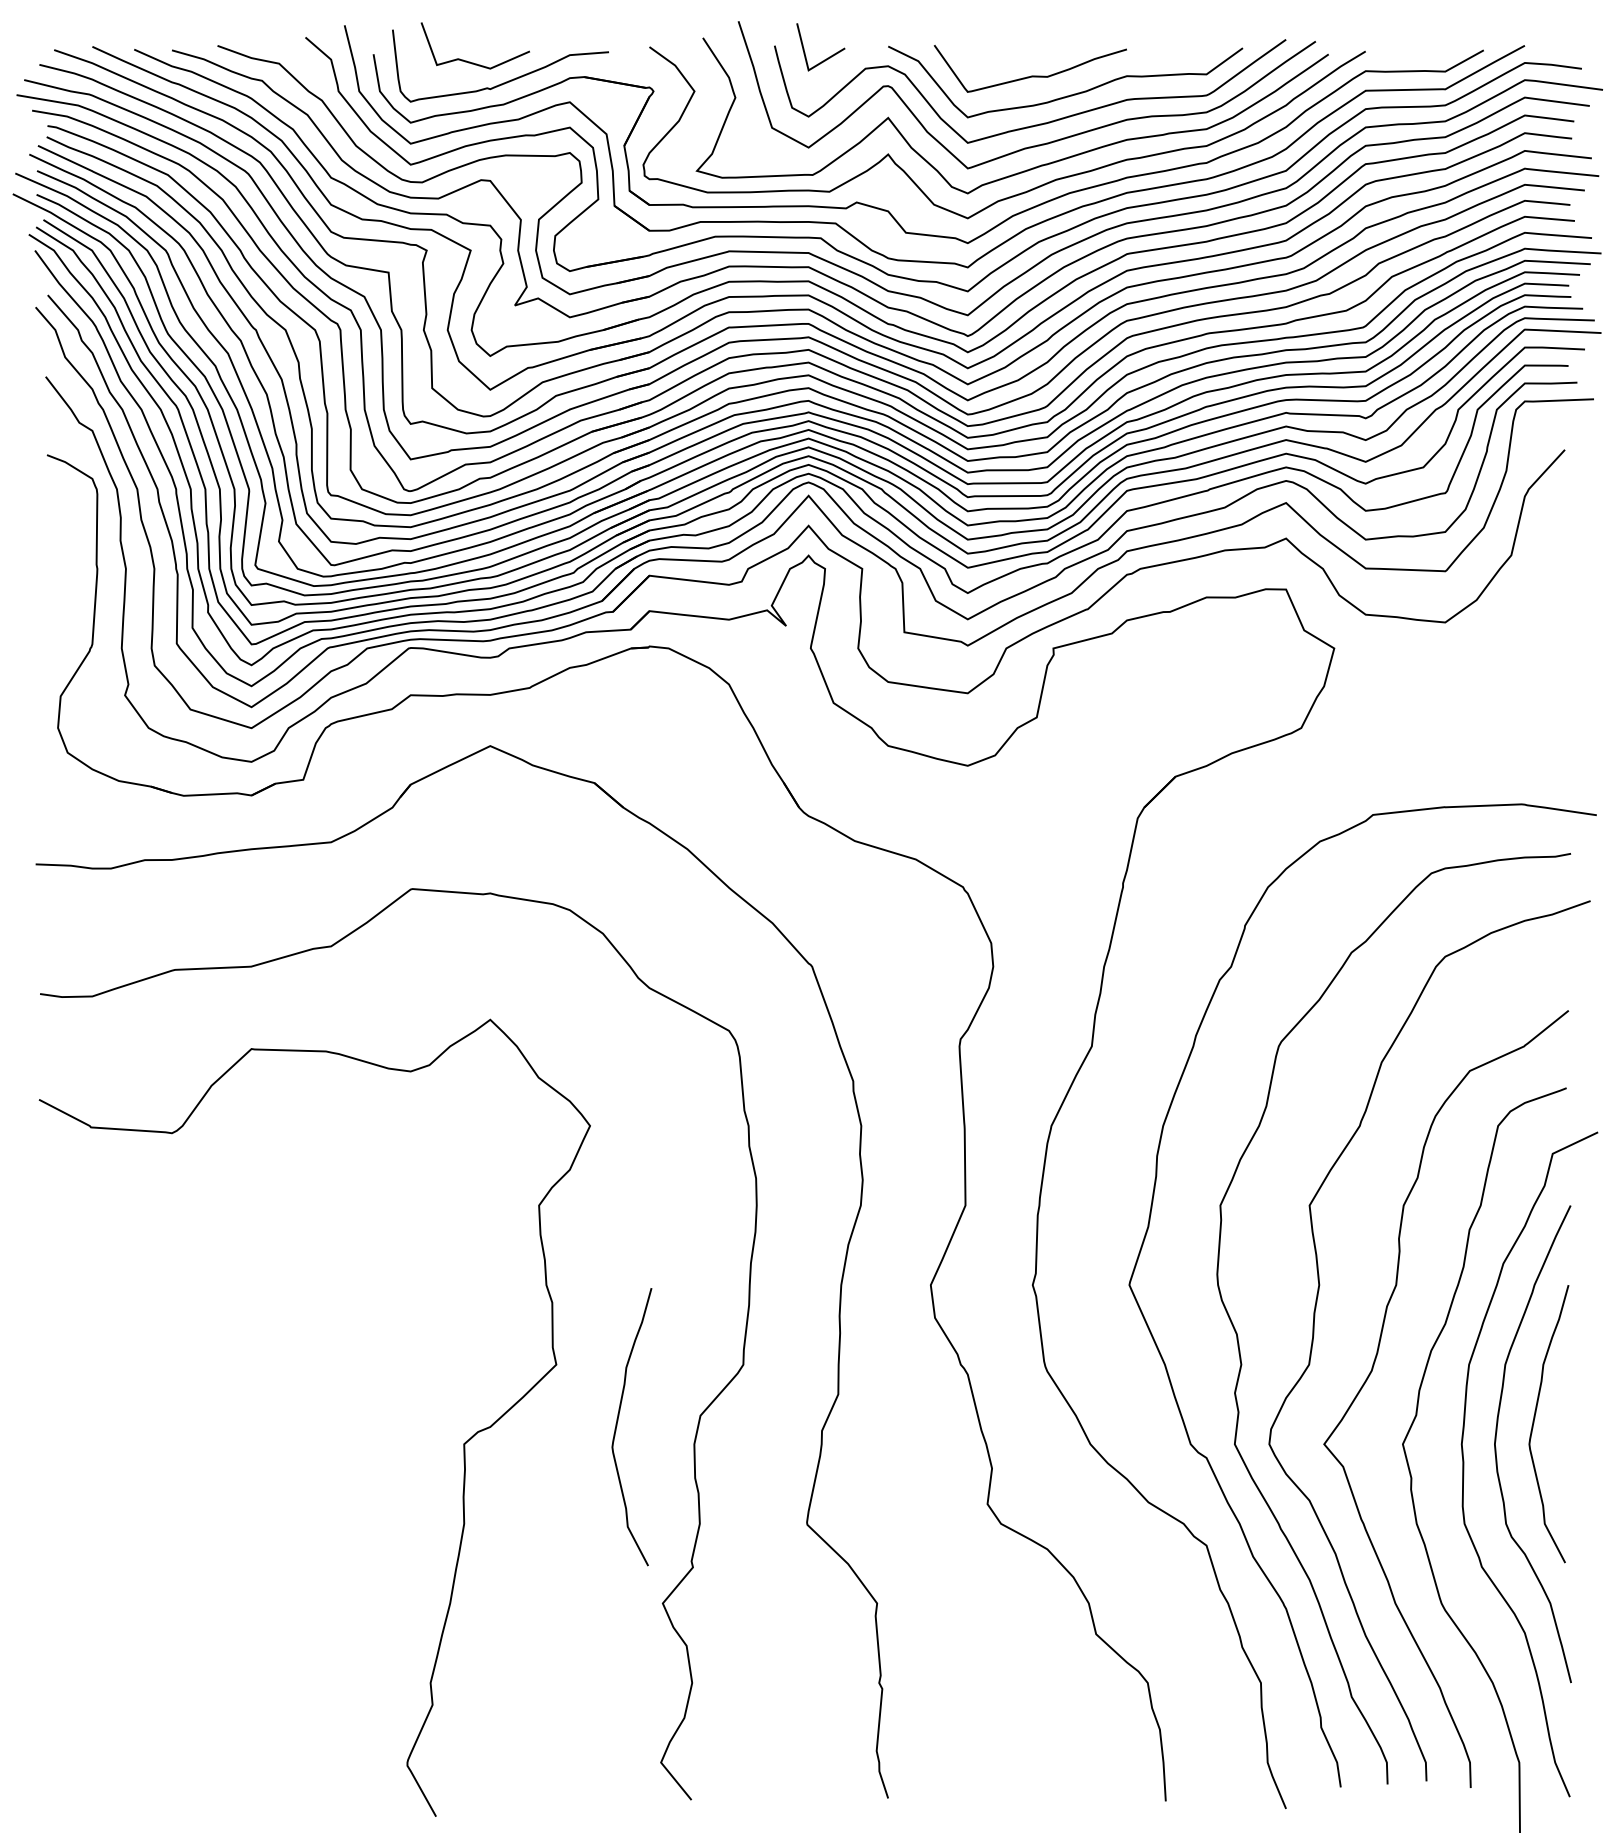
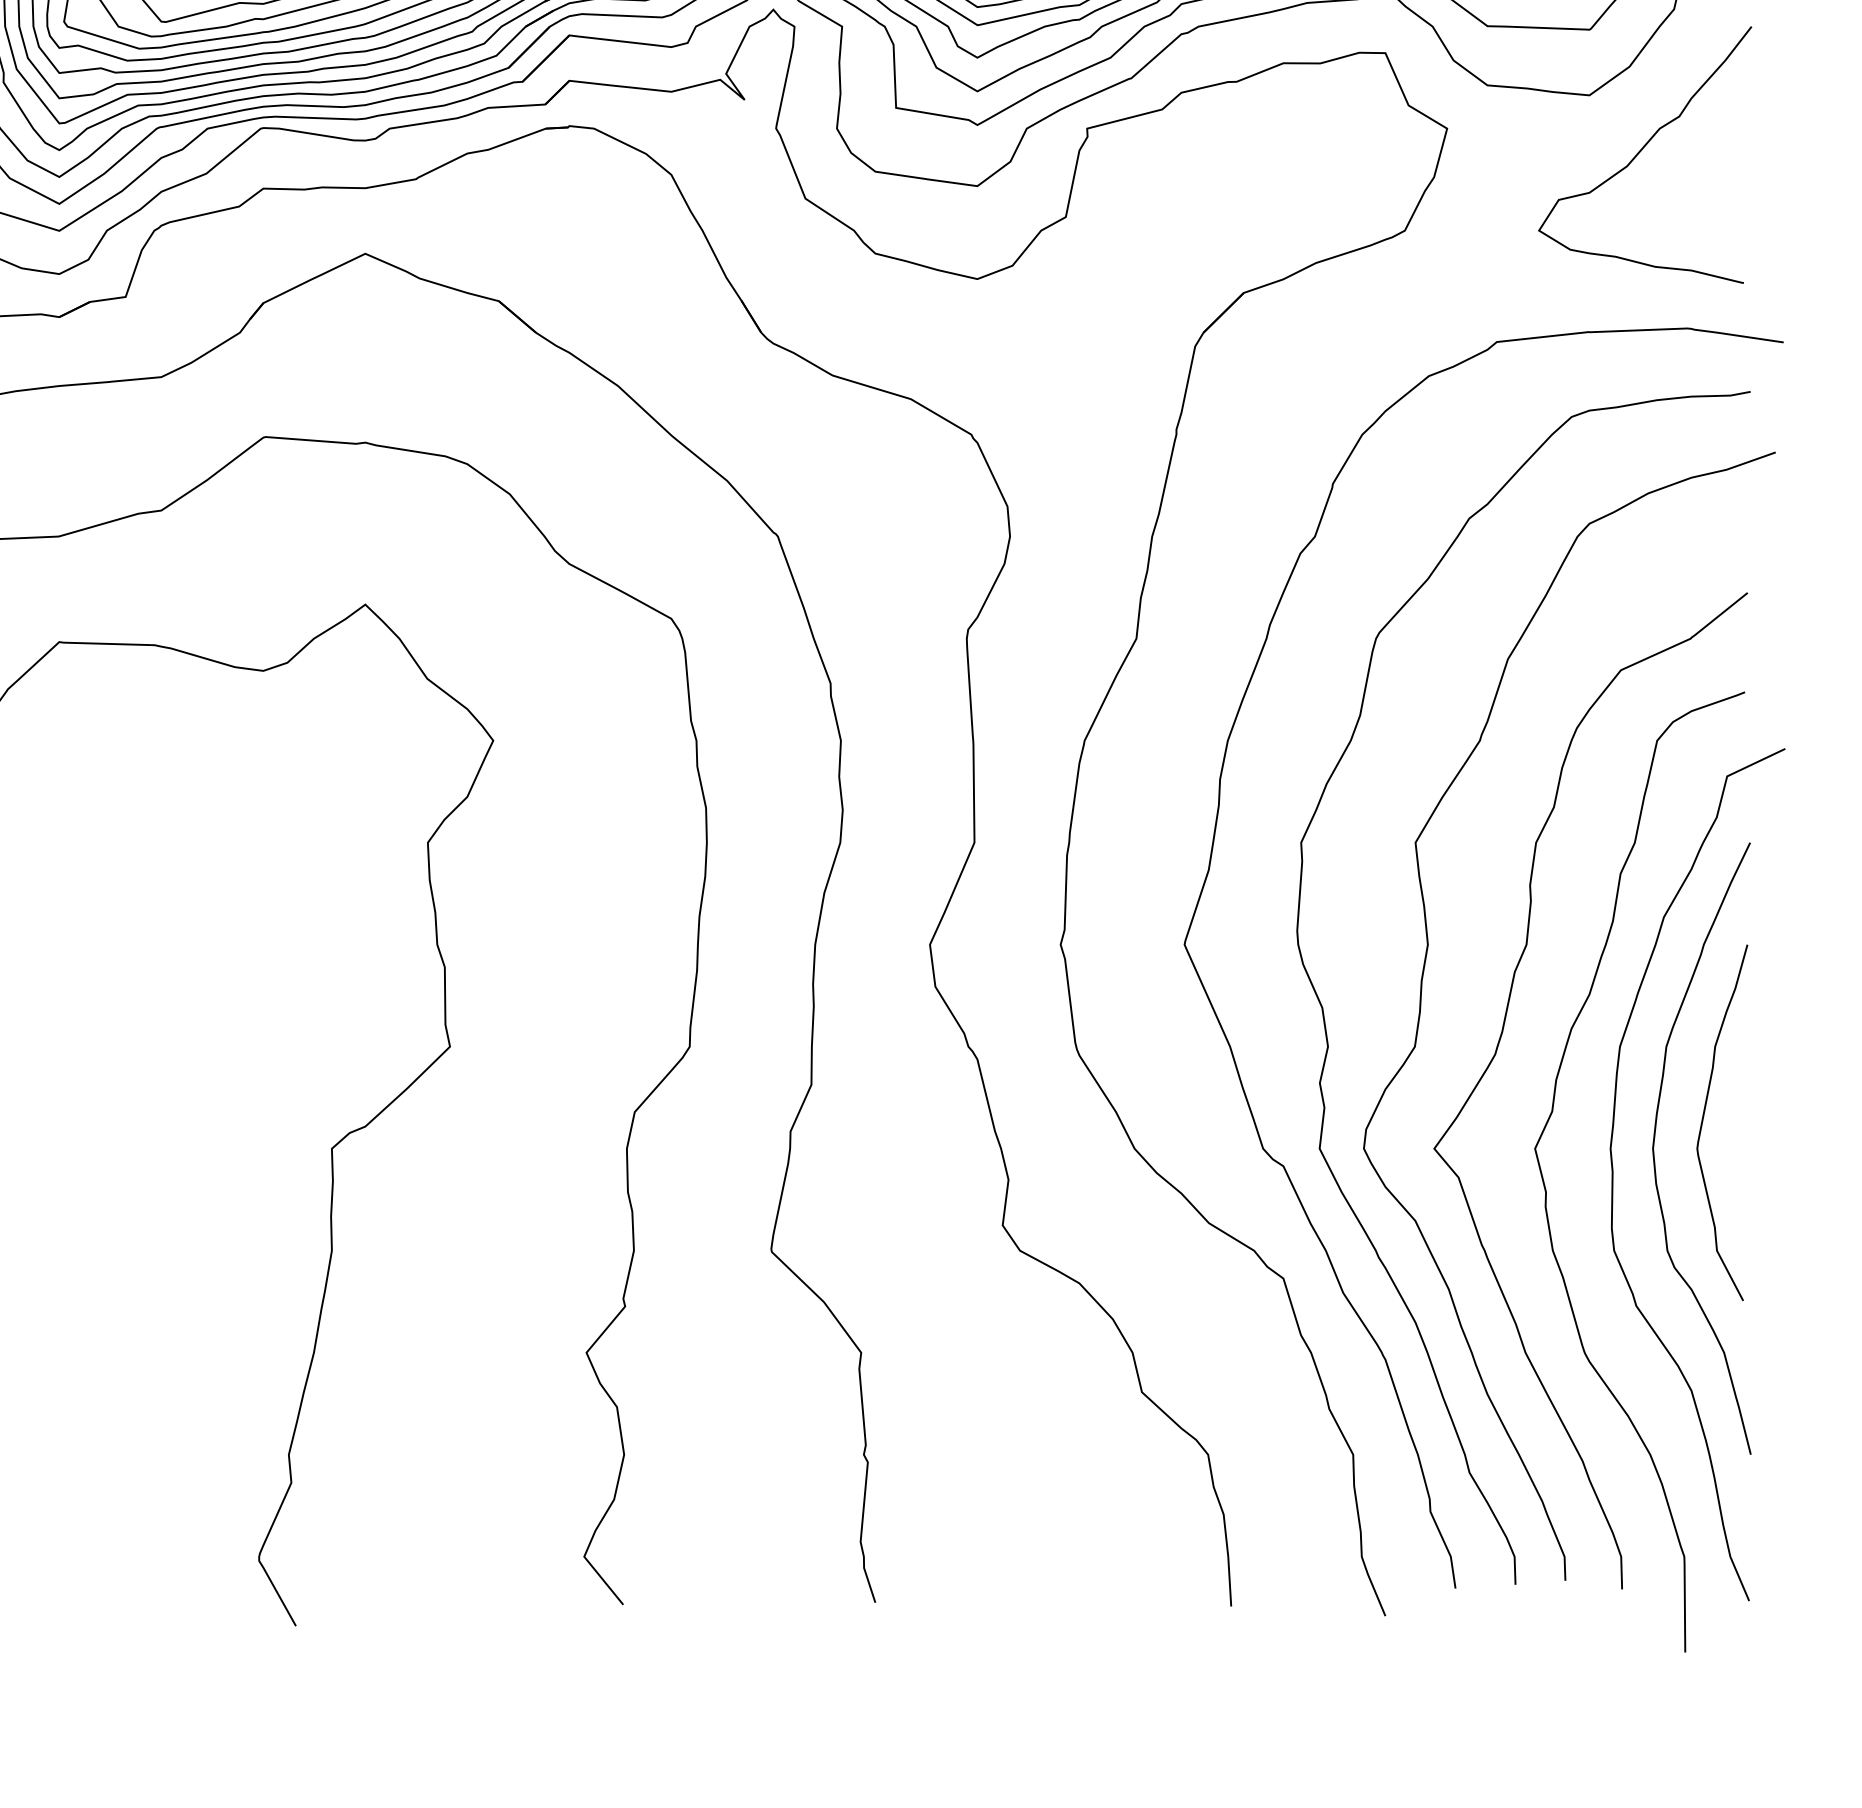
curve: (1486, 665) -> (1642, 150), added
curve: (617, 1426) -> (528, 1125), removed

